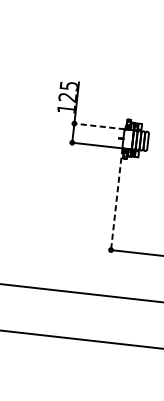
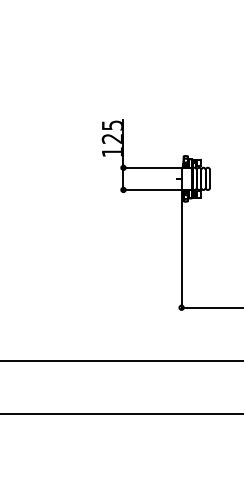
line: (99, 126) -> (152, 167), dashed -> solid
line: (116, 199) -> (181, 249), dashed -> solid

